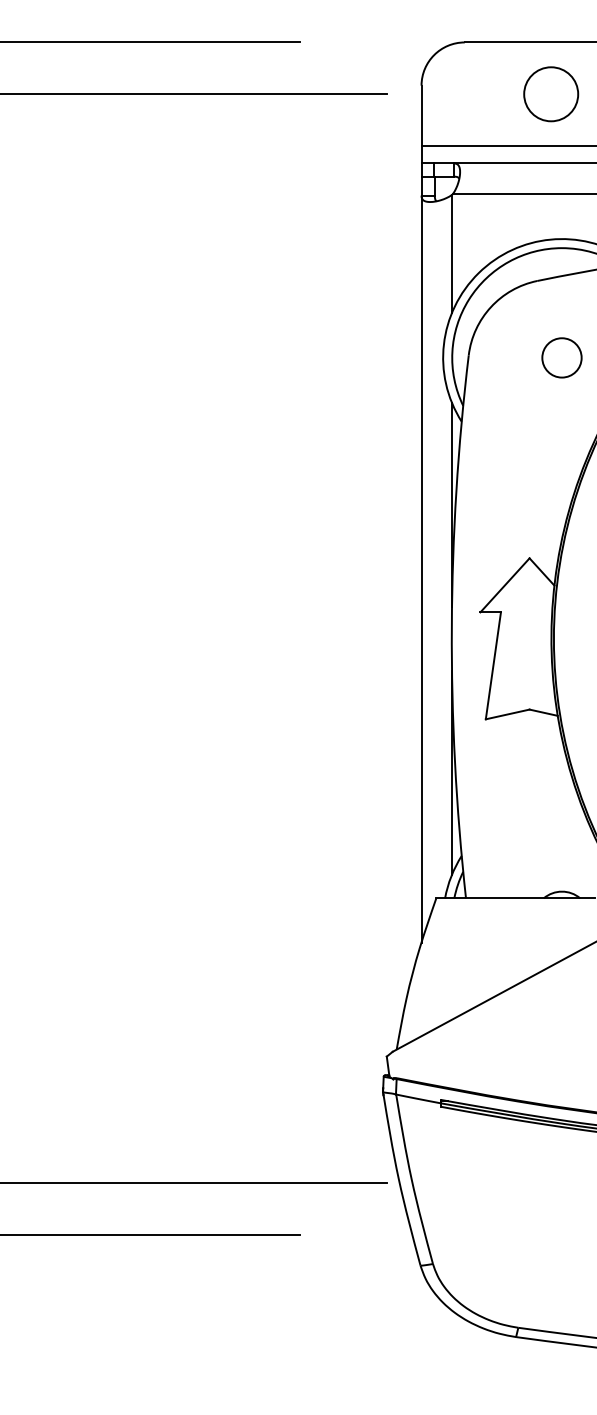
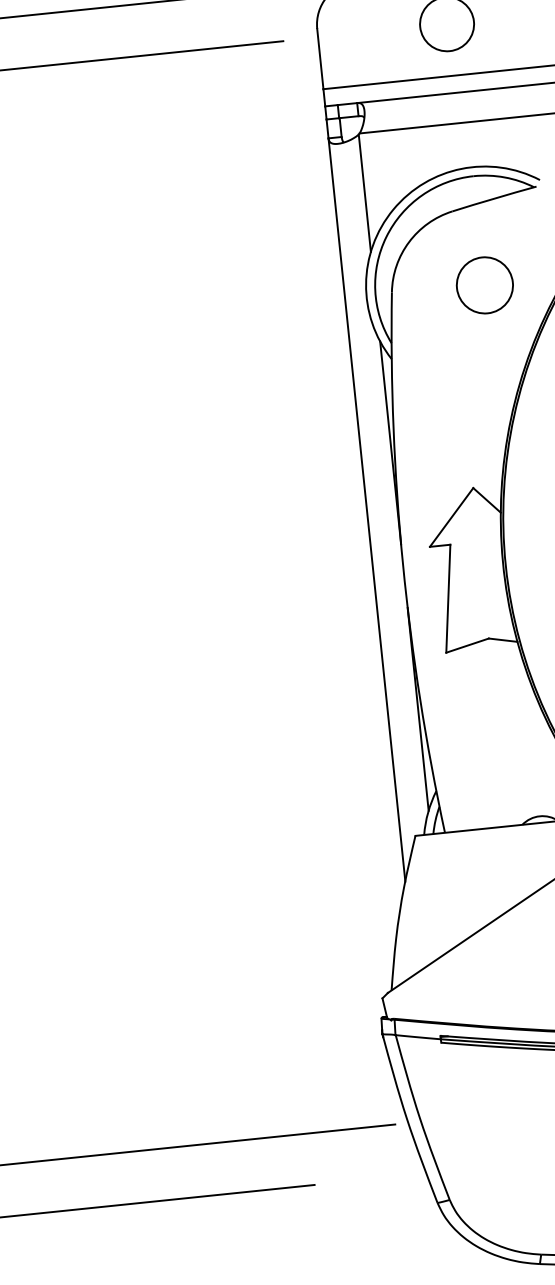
circle: (561, 357) -> (484, 285), size x1.43

